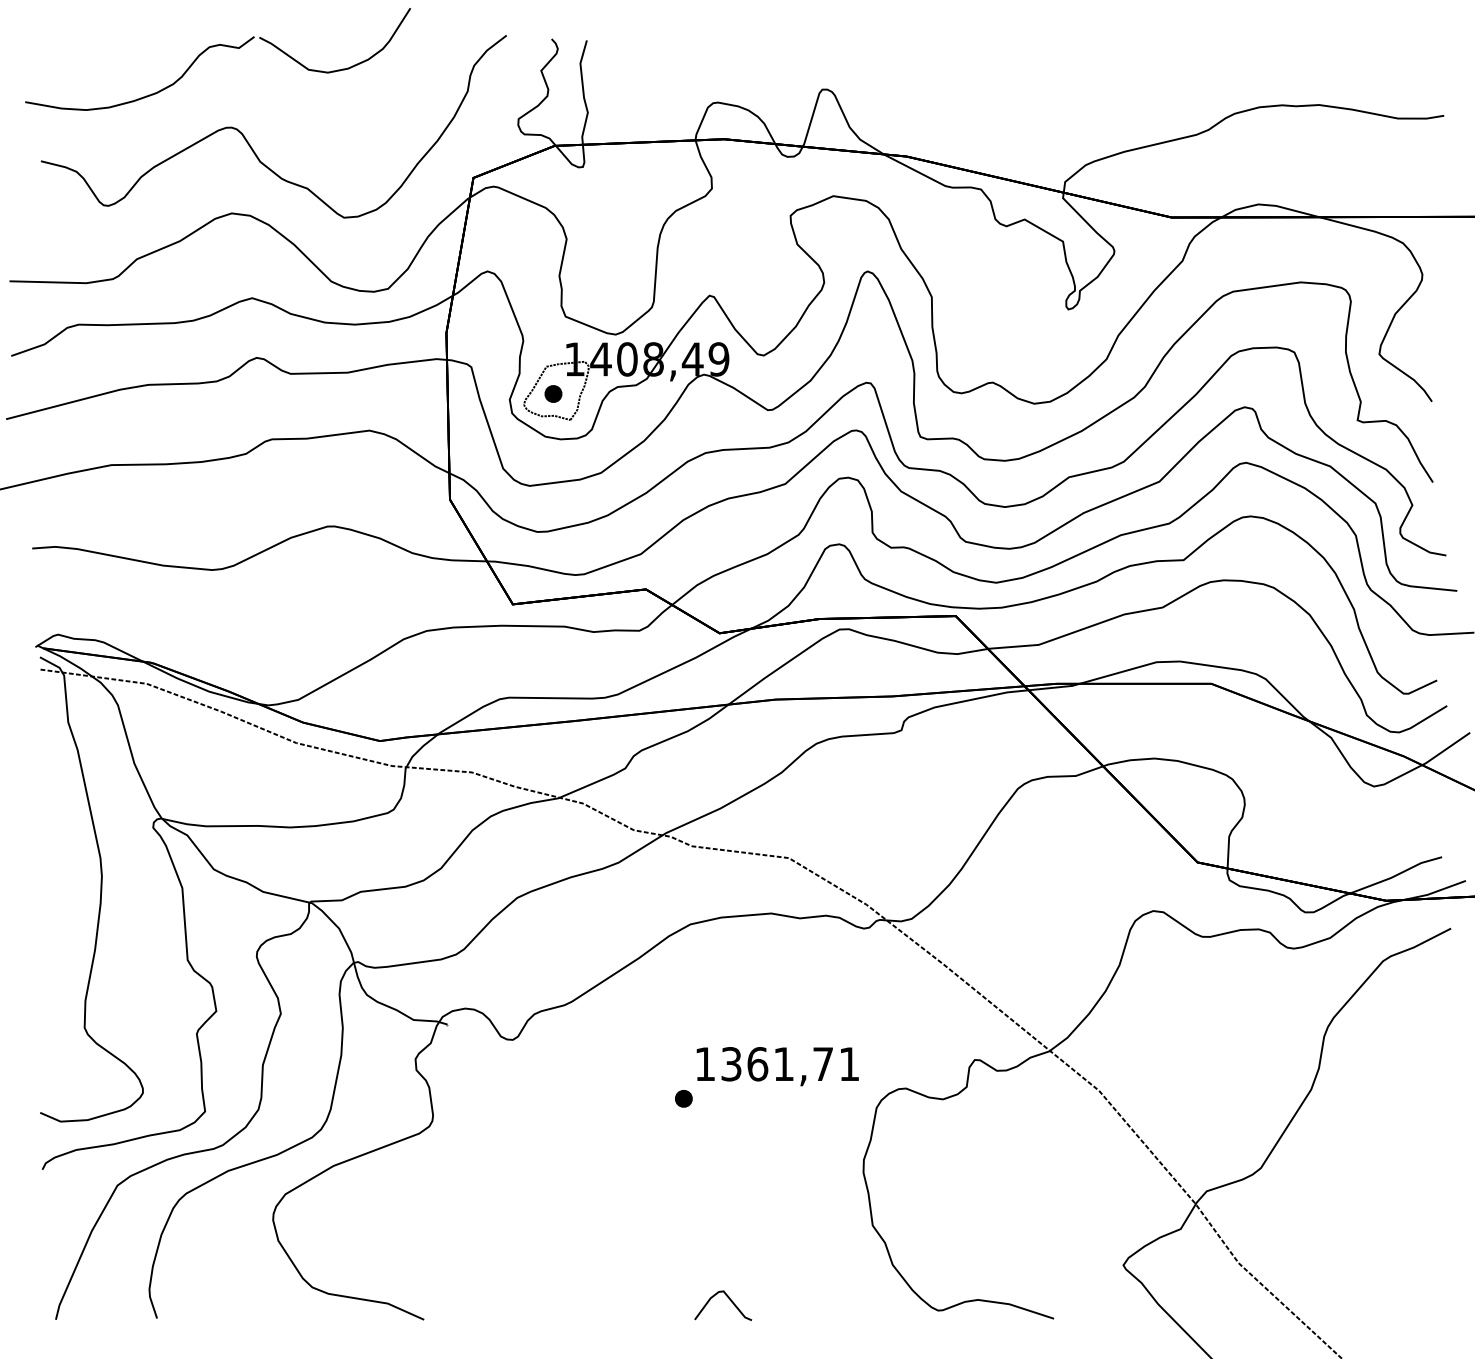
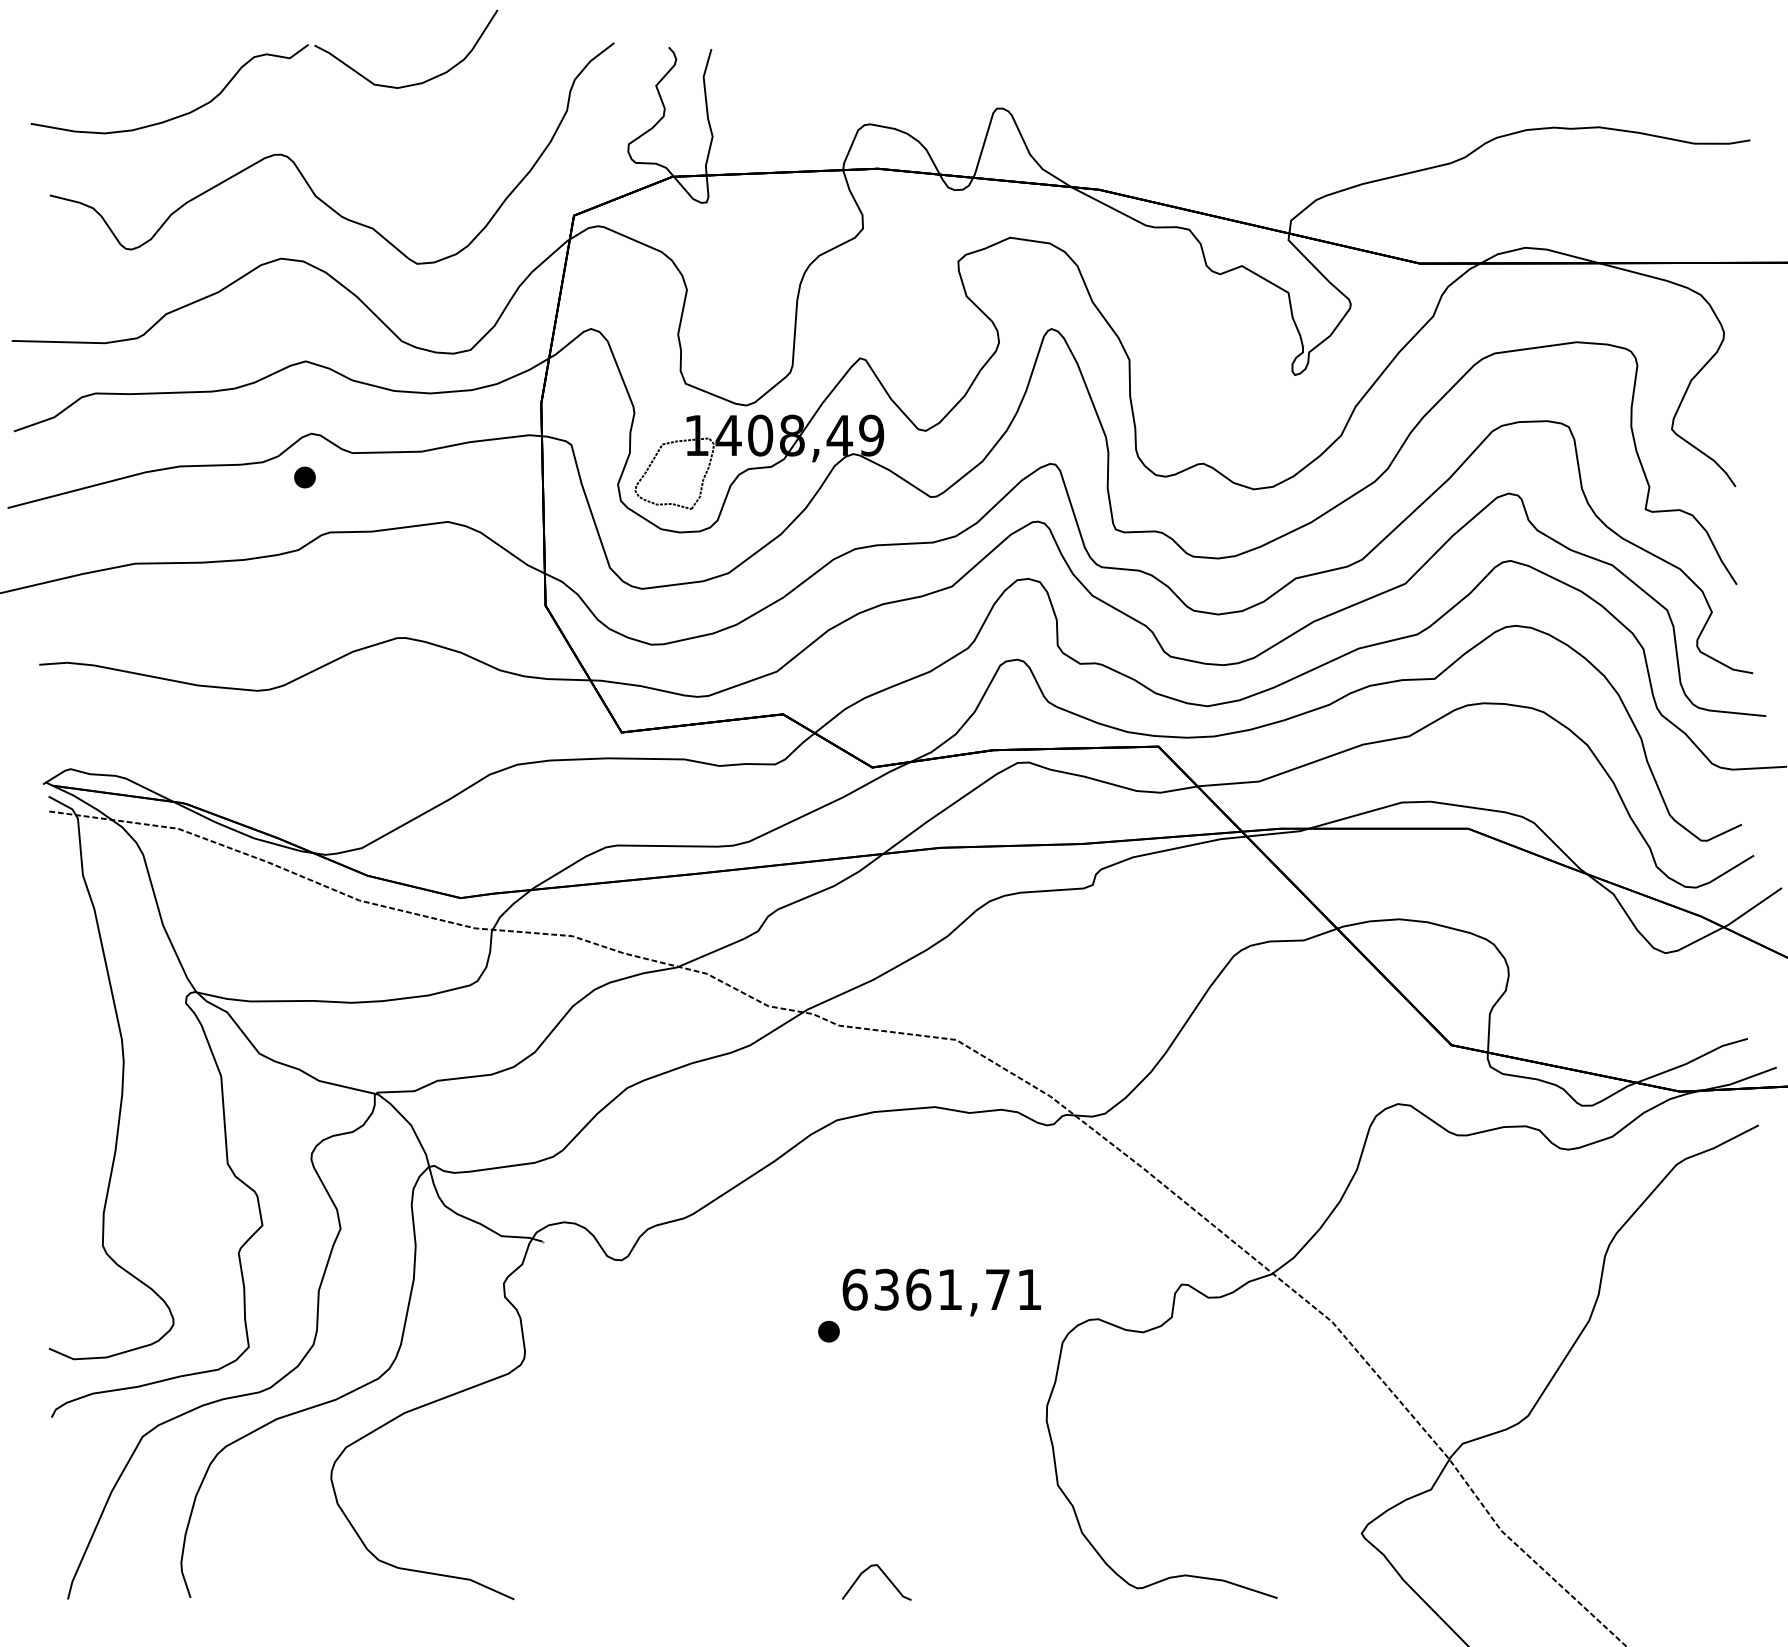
part: (553, 393) -> (305, 476), moved
text: (705, 1064) -> (855, 1290), 1361,71 -> 6361,71

